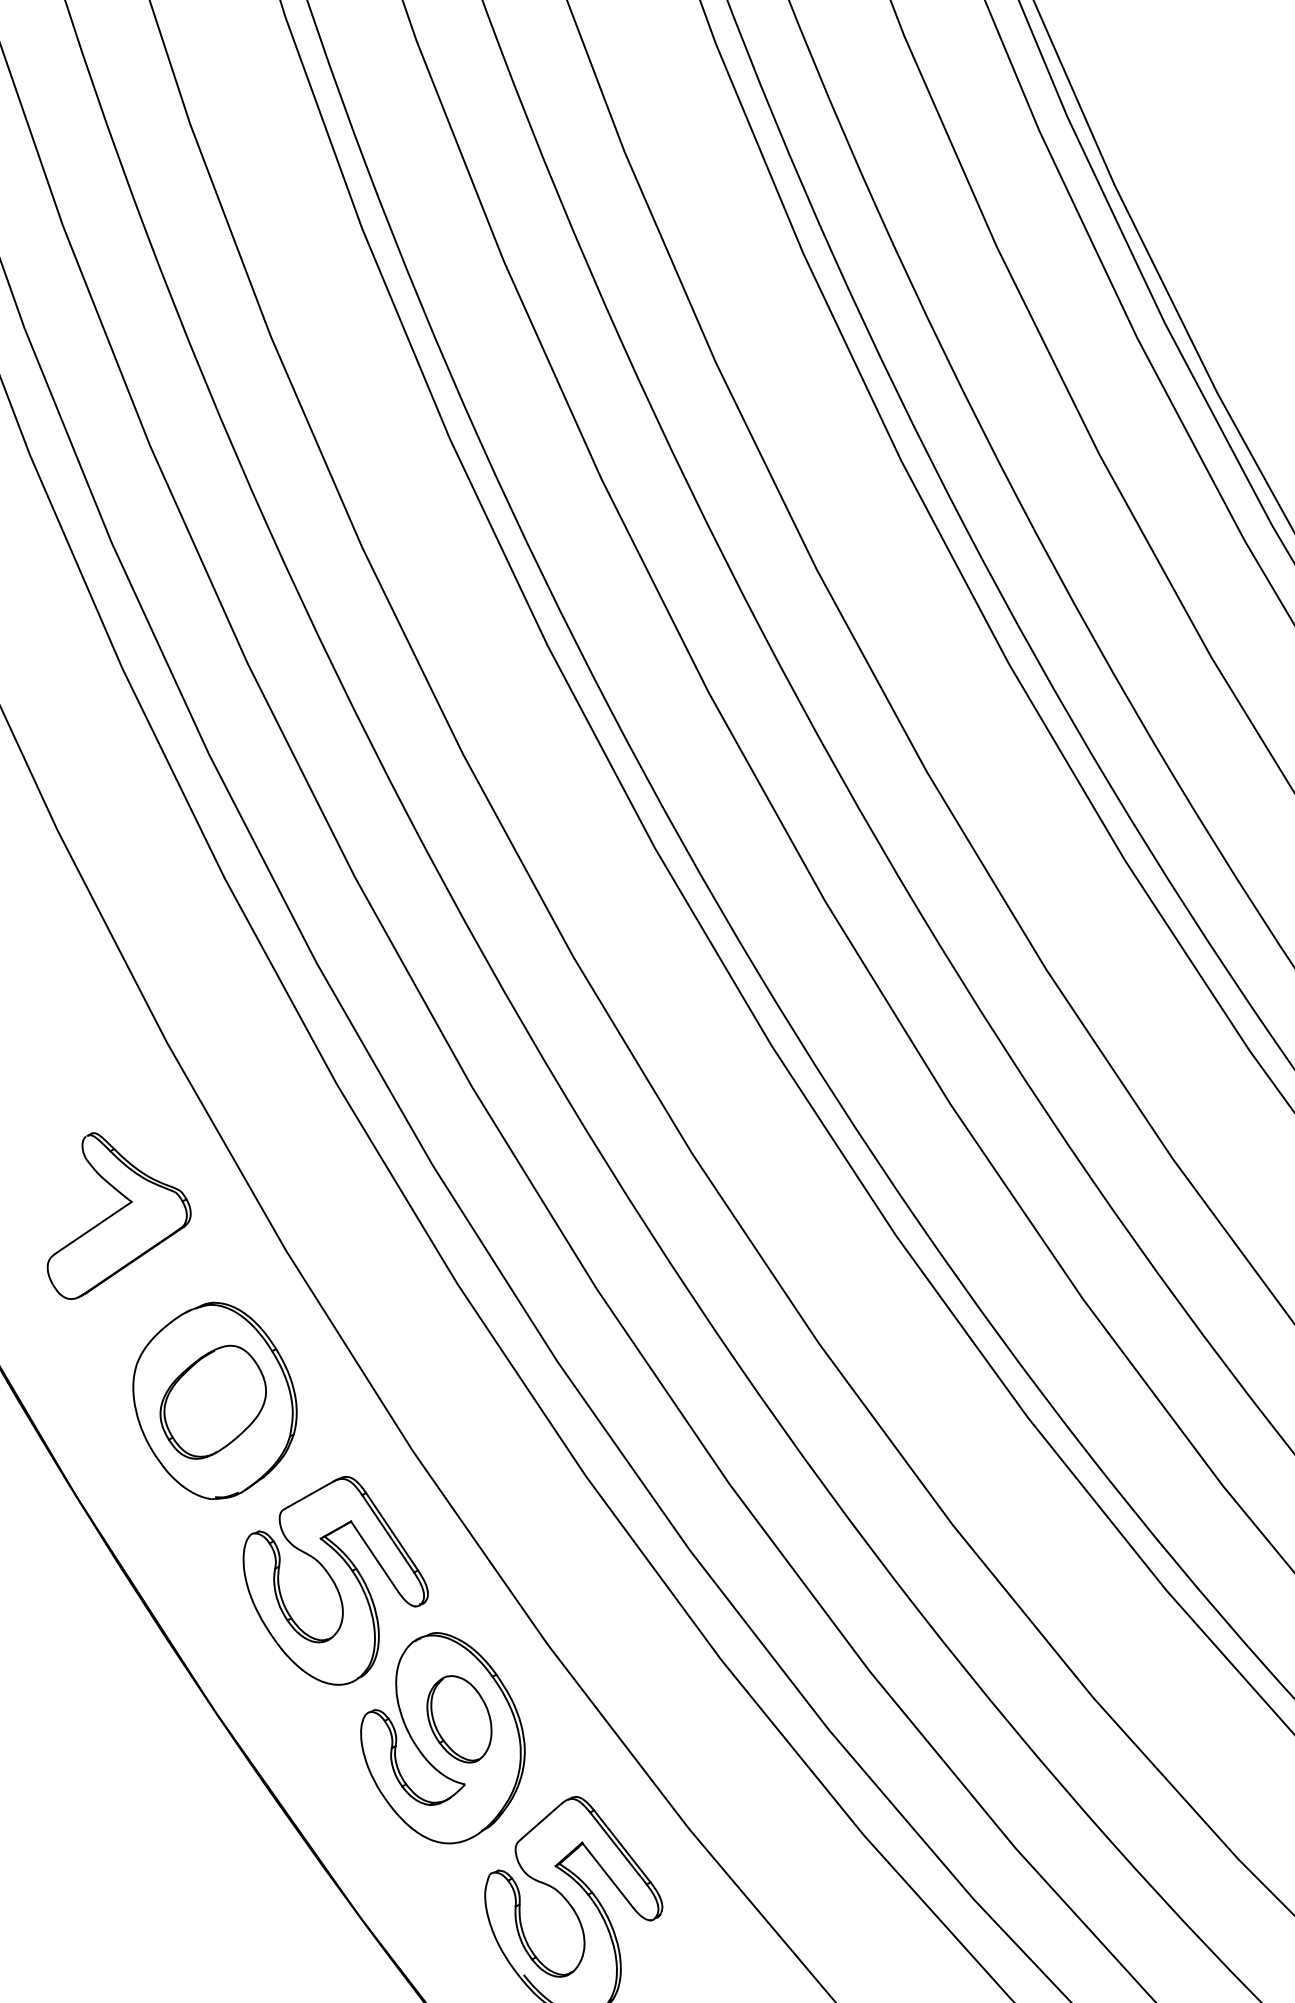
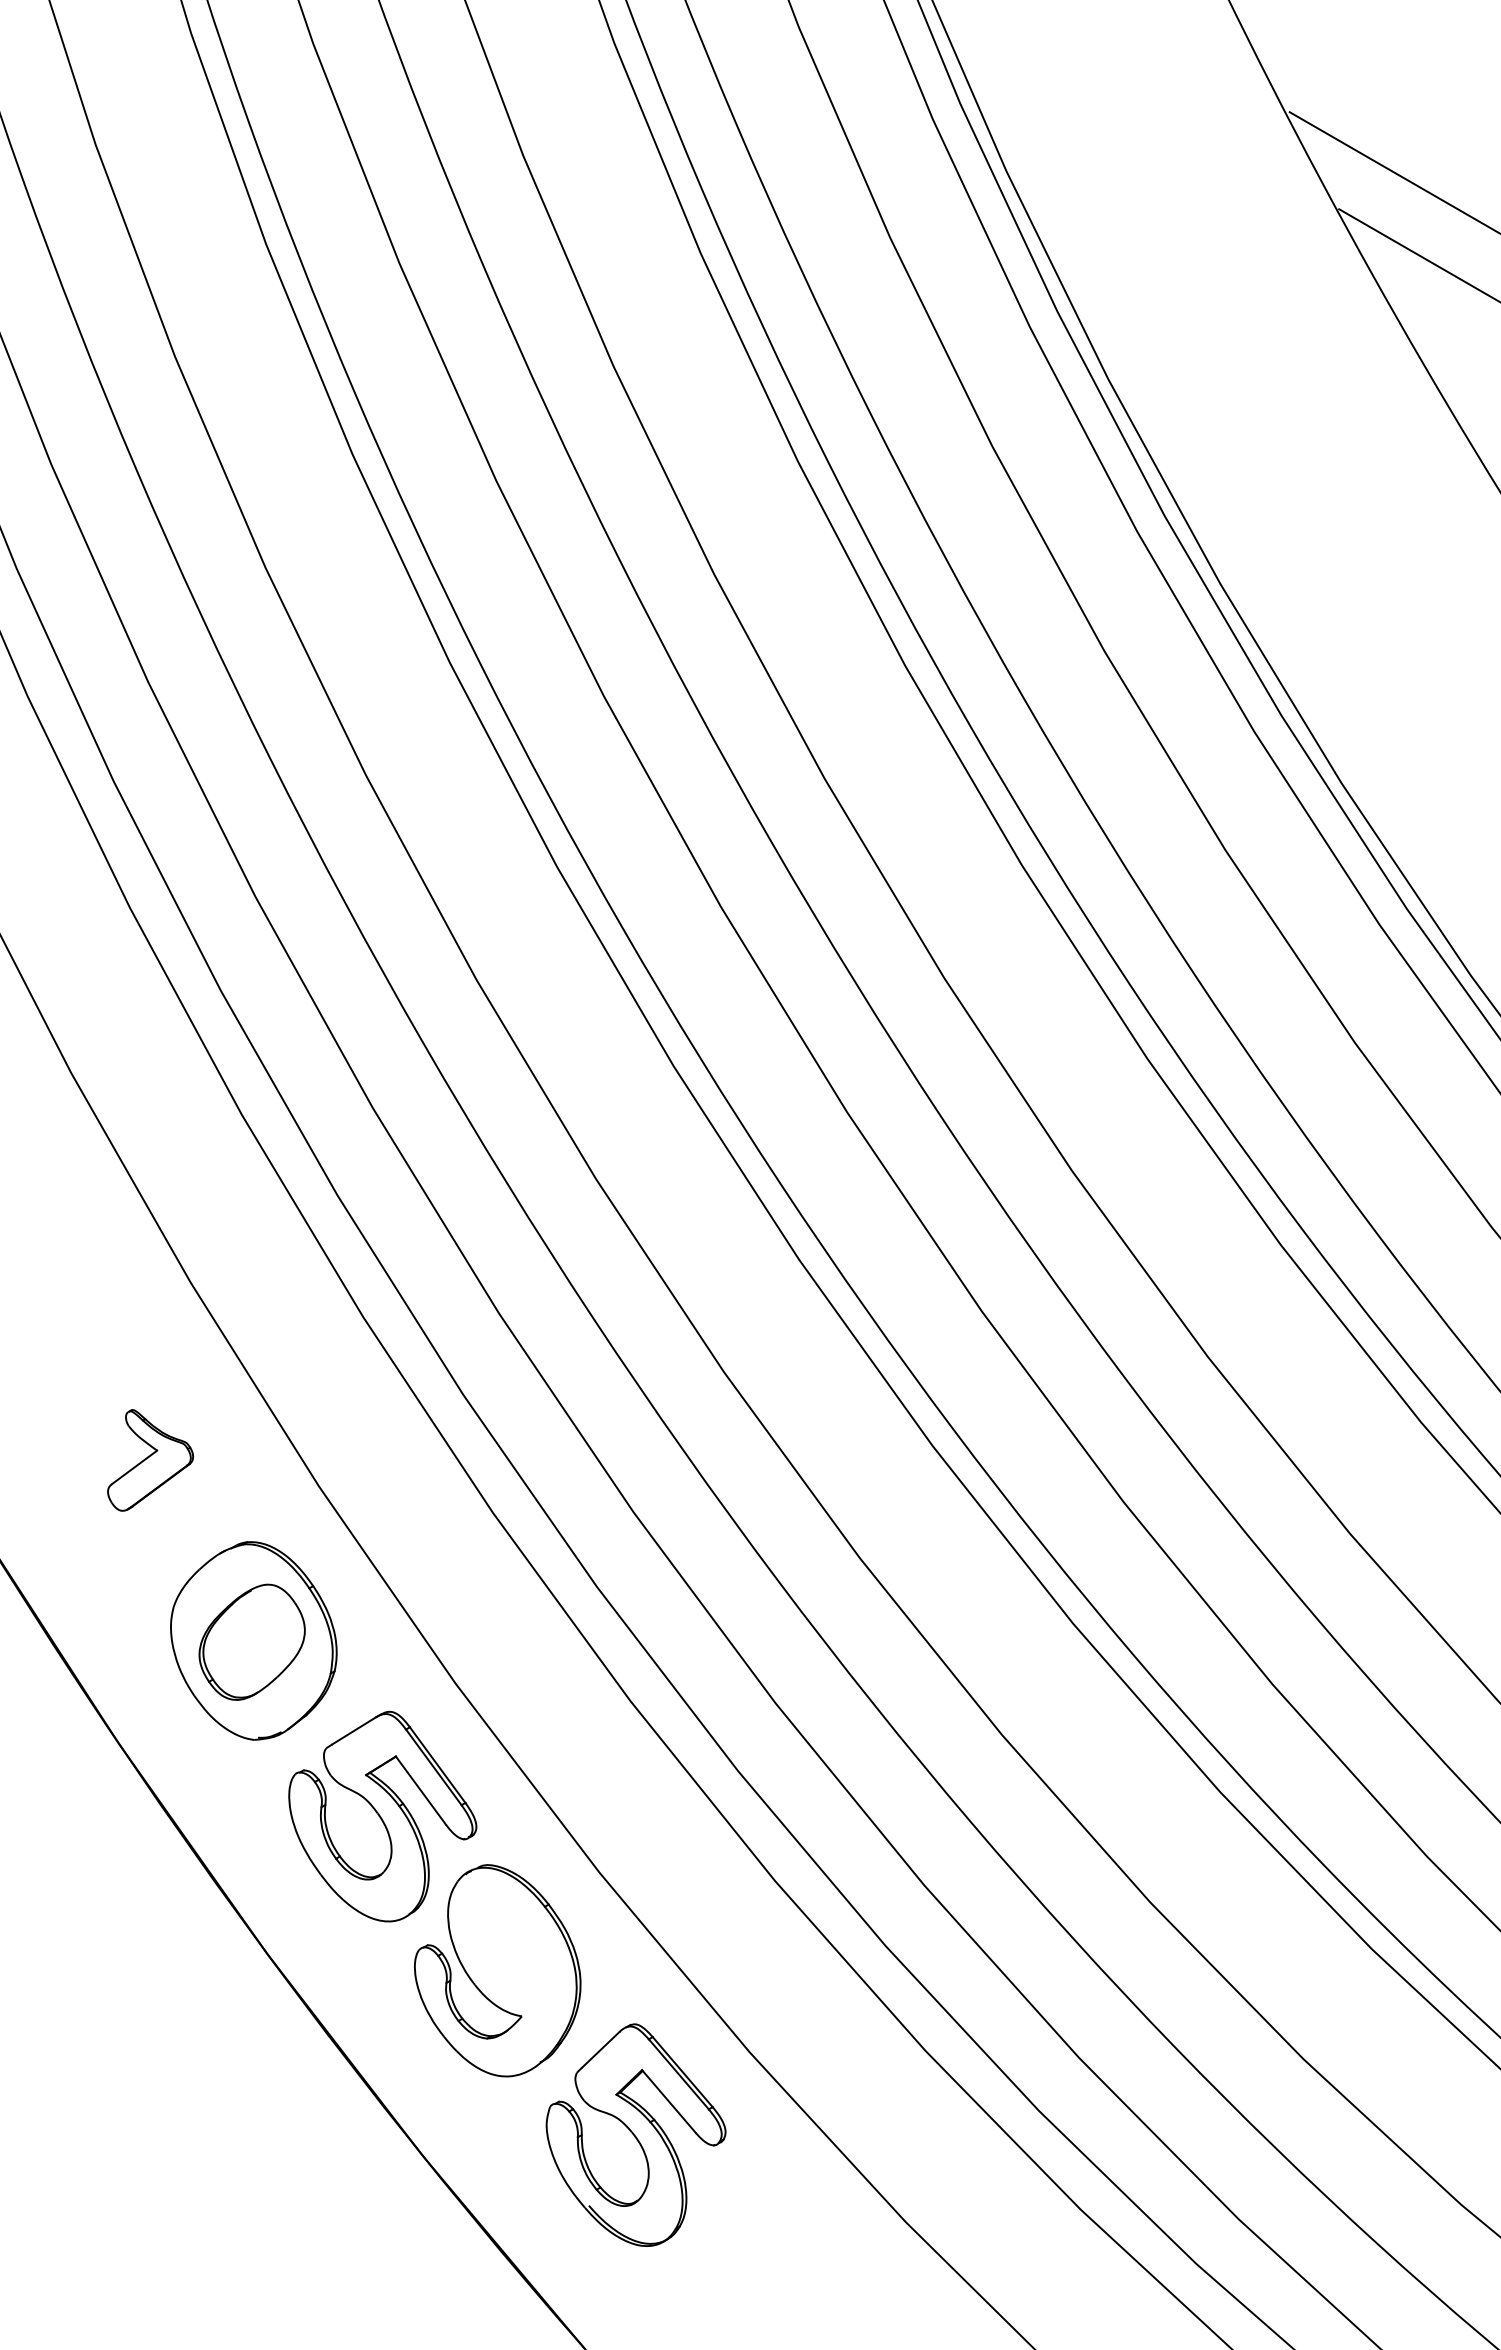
part: (120, 1217) -> (150, 1460), size x0.6
part: (459, 1719) -> (513, 1951), removed

